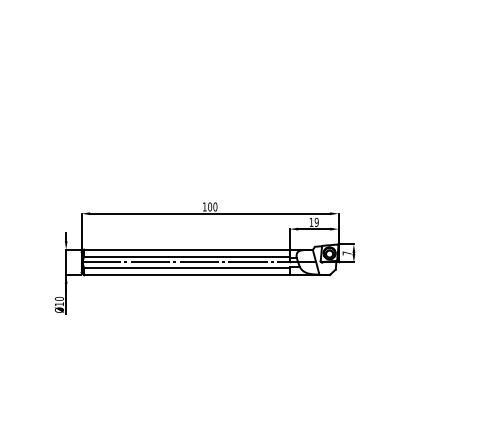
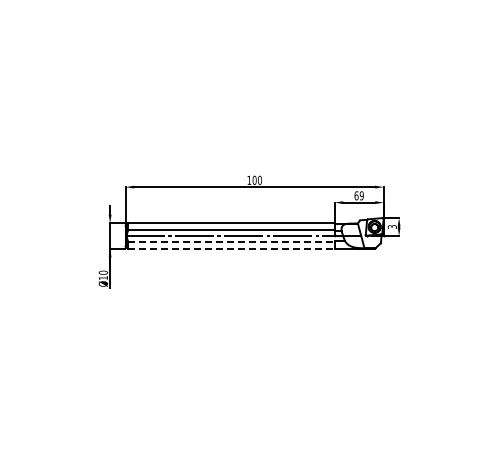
text: (311, 222) -> (356, 195), 19 -> 69
text: (346, 252) -> (391, 226), 7 -> 3
line: (187, 267) -> (231, 241), solid -> dashed
line: (187, 274) -> (231, 248), solid -> dashed

